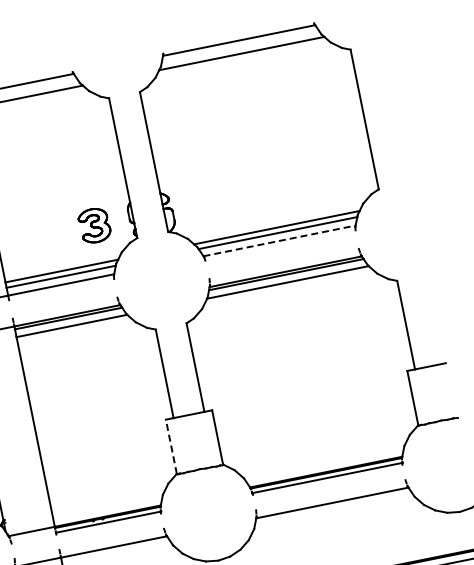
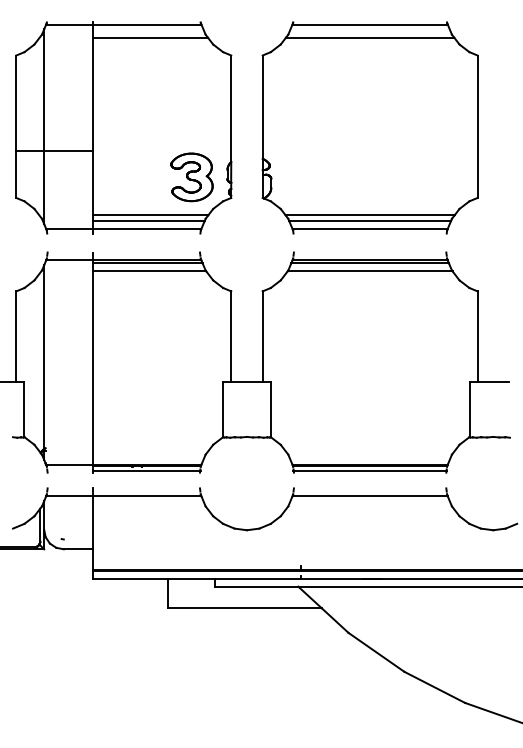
part: (94, 225) -> (191, 177), size x1.43
line: (279, 240) -> (370, 228), dashed -> solid
line: (171, 446) -> (223, 409), dashed -> solid

